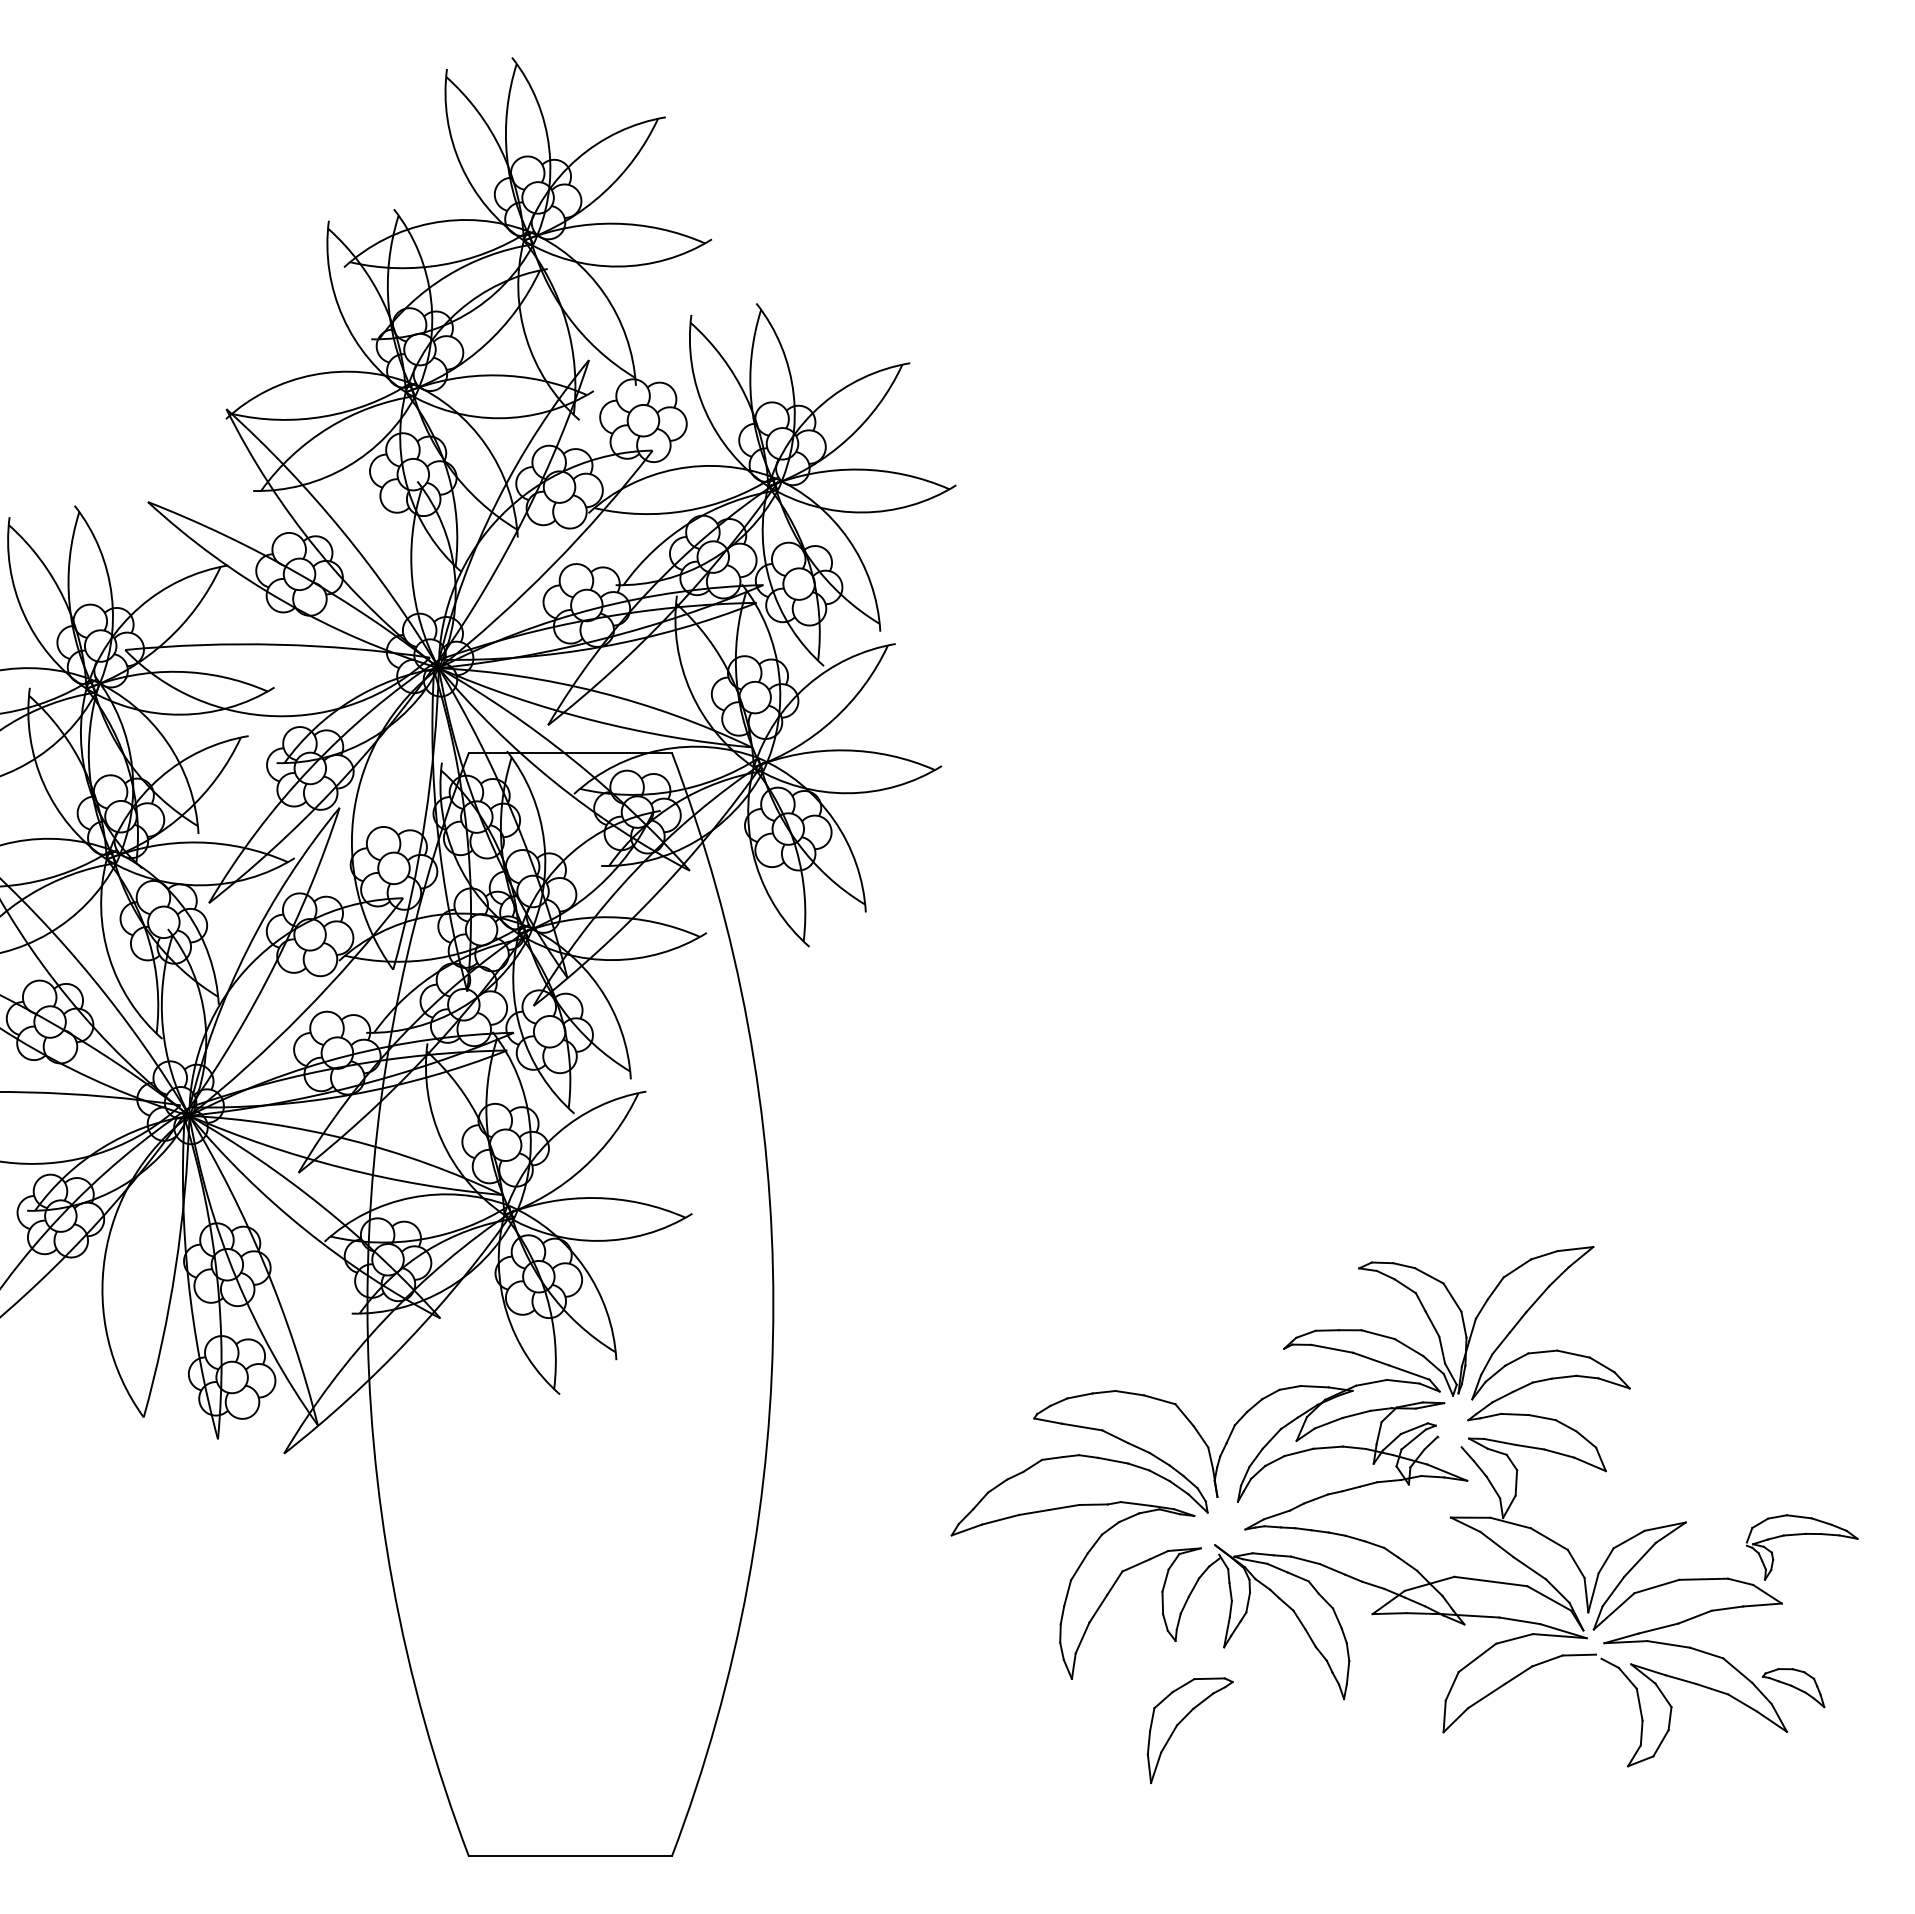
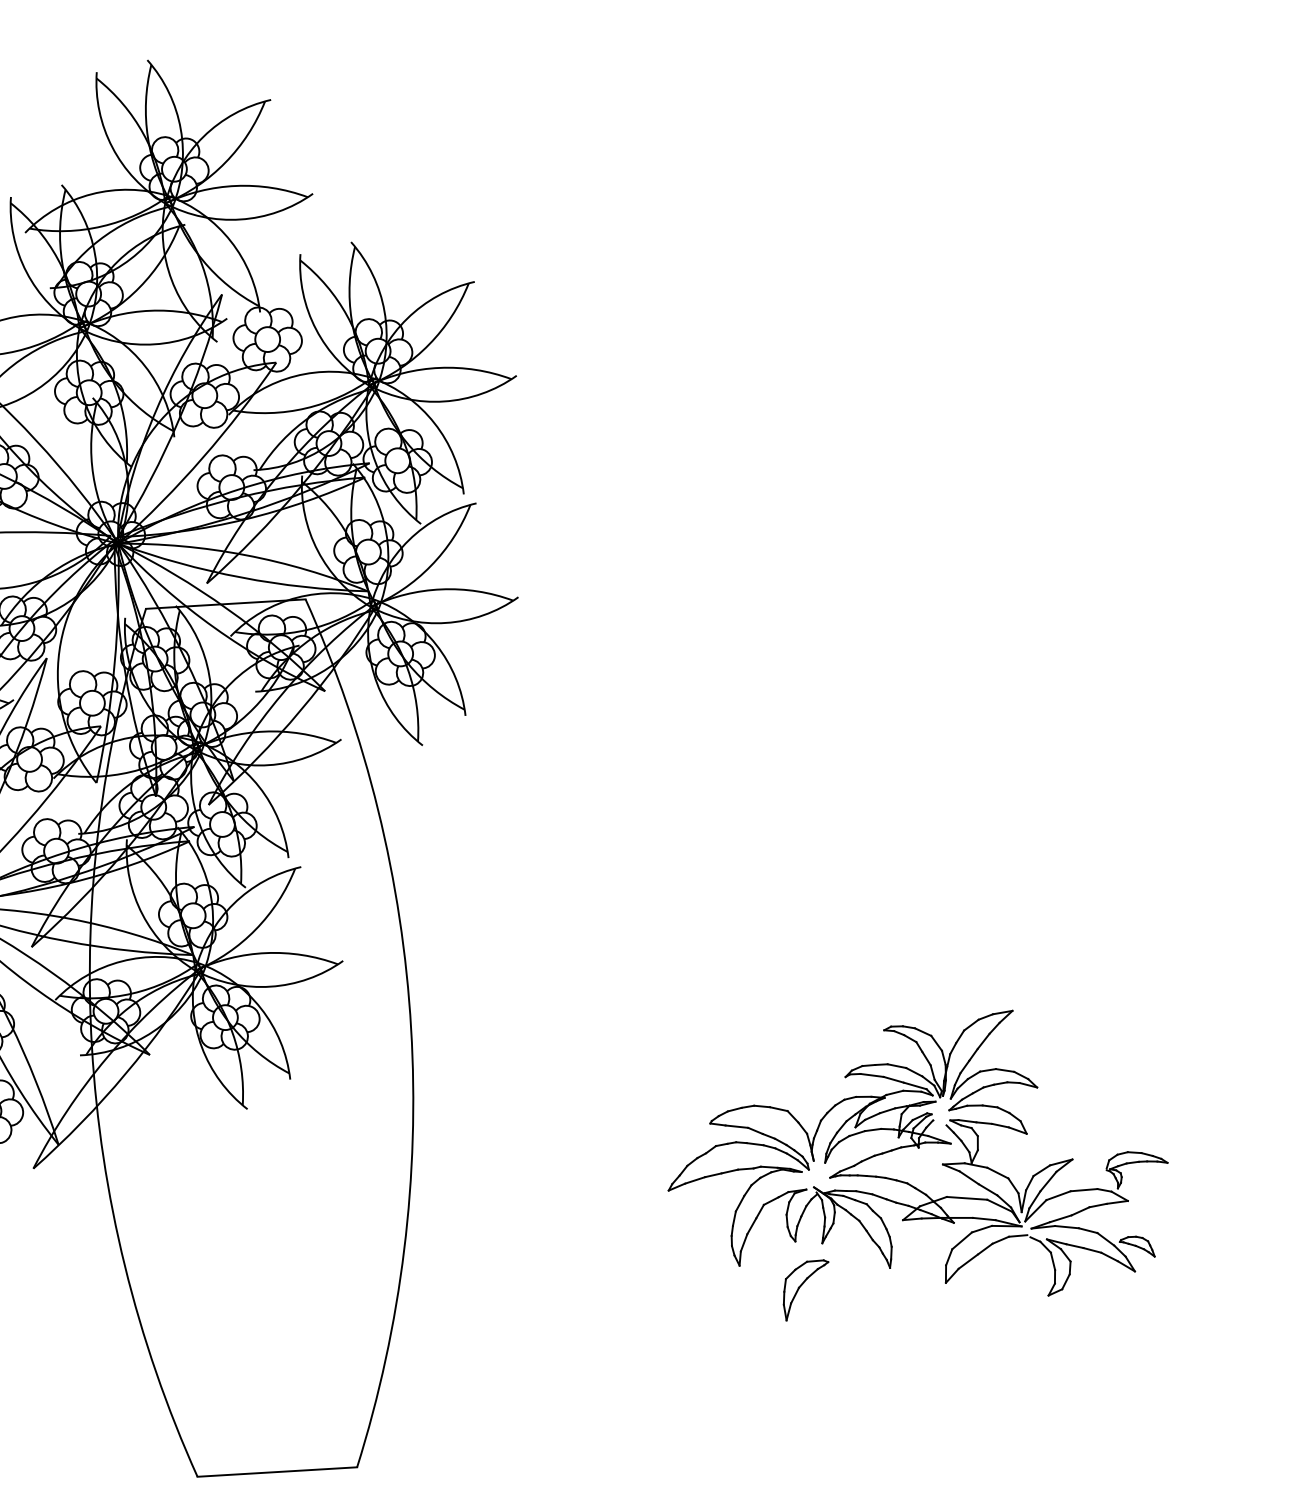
part: (1404, 1514) -> (917, 1164), size x0.7

